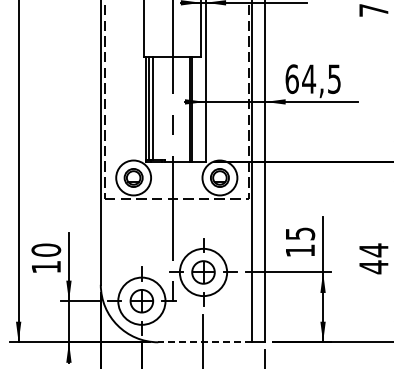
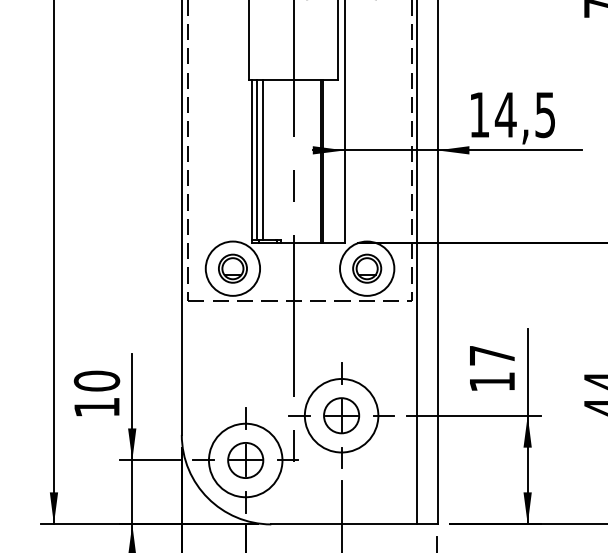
text: (291, 79) -> (478, 115), 64,5 -> 14,5
text: (300, 233) -> (492, 355), 15 -> 17
line: (205, 342) -> (344, 524), dashed -> solid

